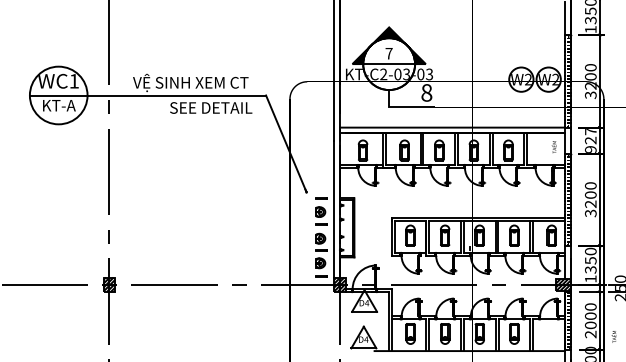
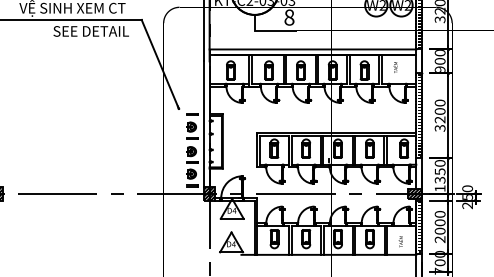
text: (590, 136) -> (439, 57), 927 -> 900
text: (553, 146) -> (394, 66), moved
text: (613, 336) -> (400, 241), moved

